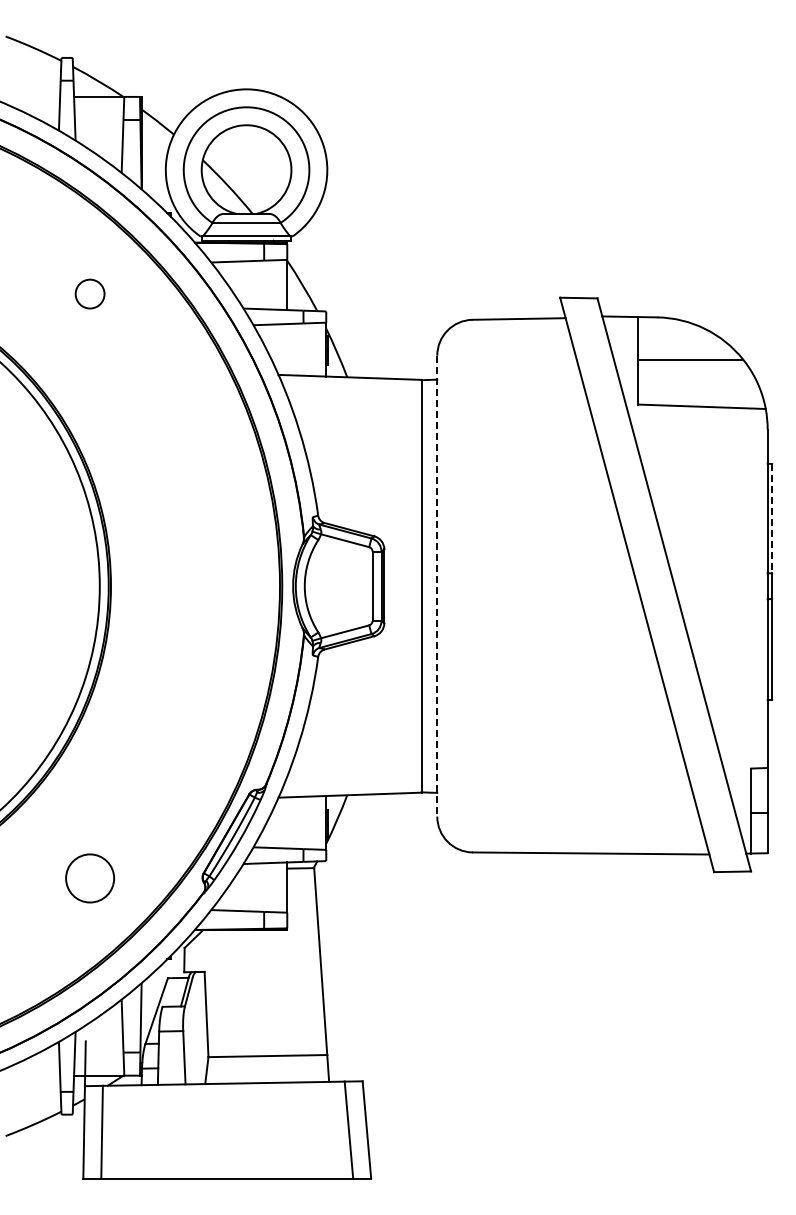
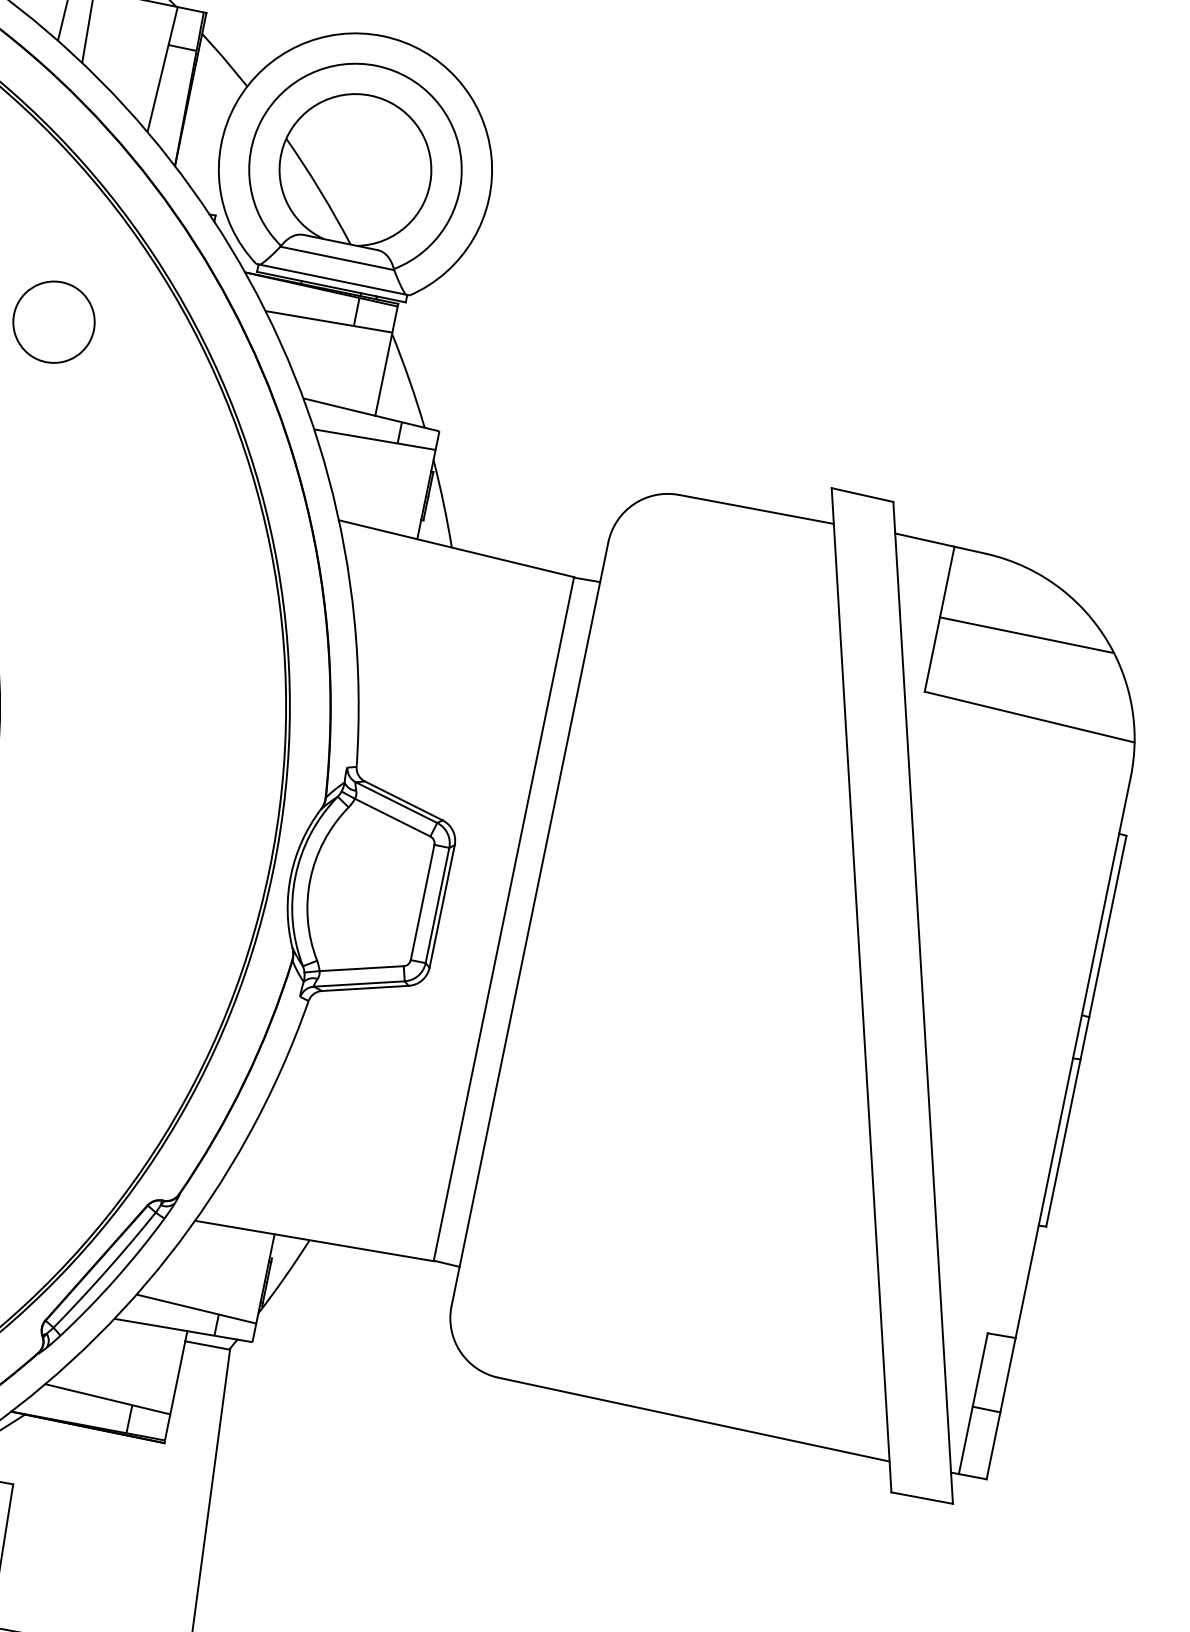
circle: (90, 294) -> (54, 323), size x1.67
line: (772, 518) -> (1108, 926), dashed -> solid
line: (437, 586) -> (530, 924), dashed -> solid

